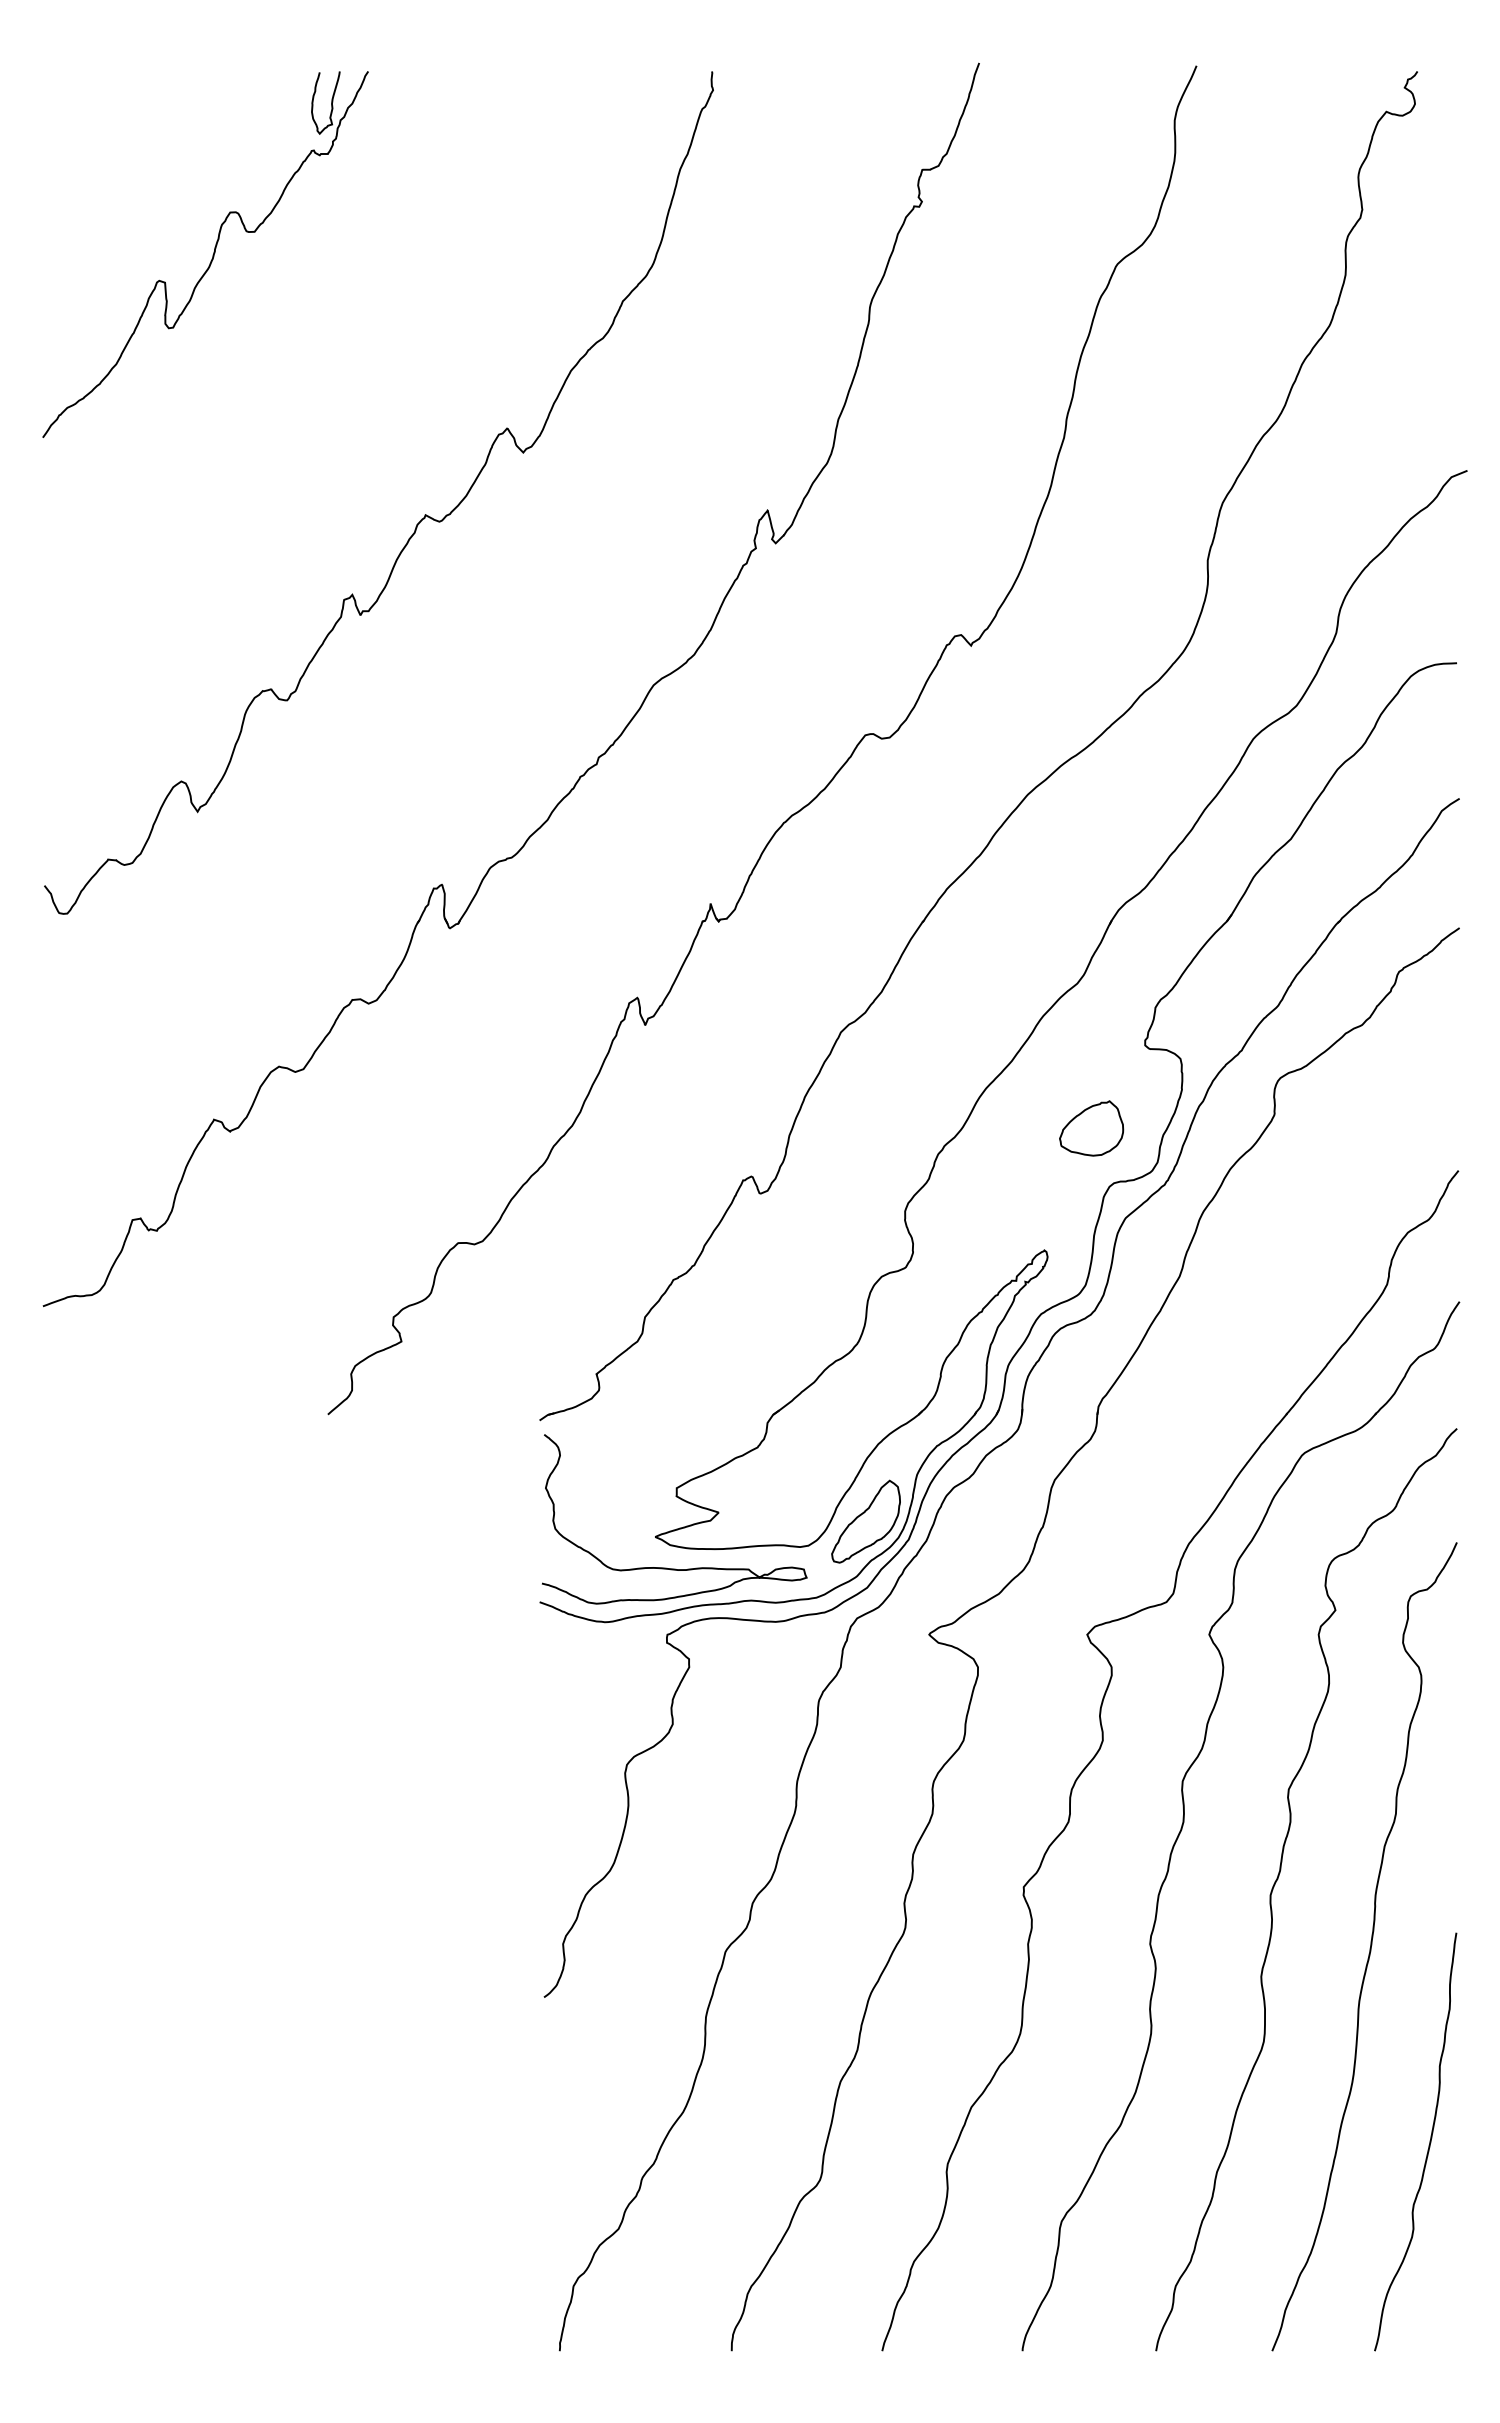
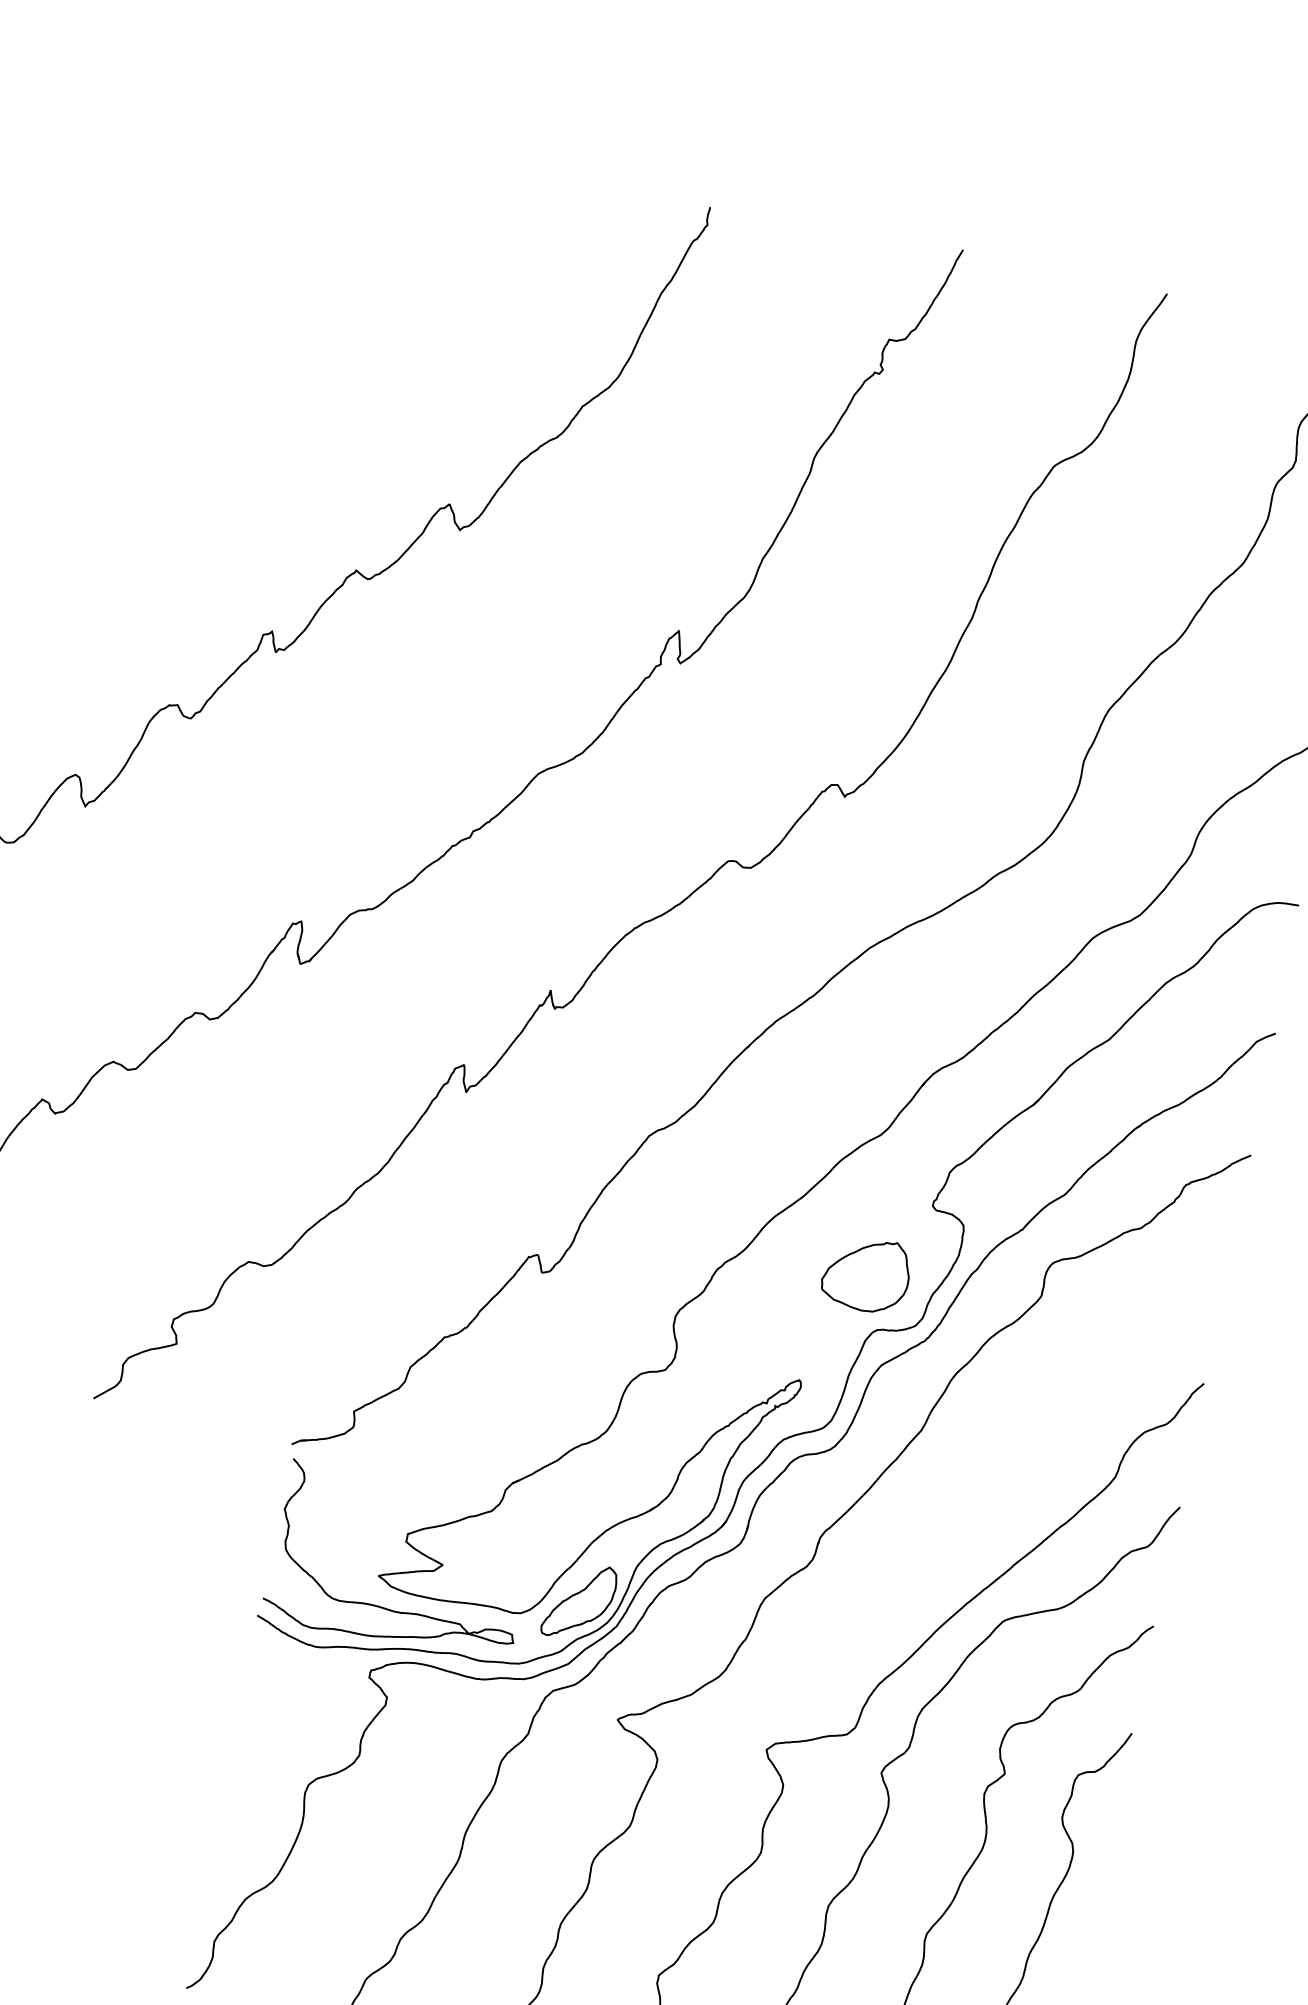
part: (212, 255) -> (204, 285), removed
part: (1091, 1128) -> (866, 1274), size x1.4

